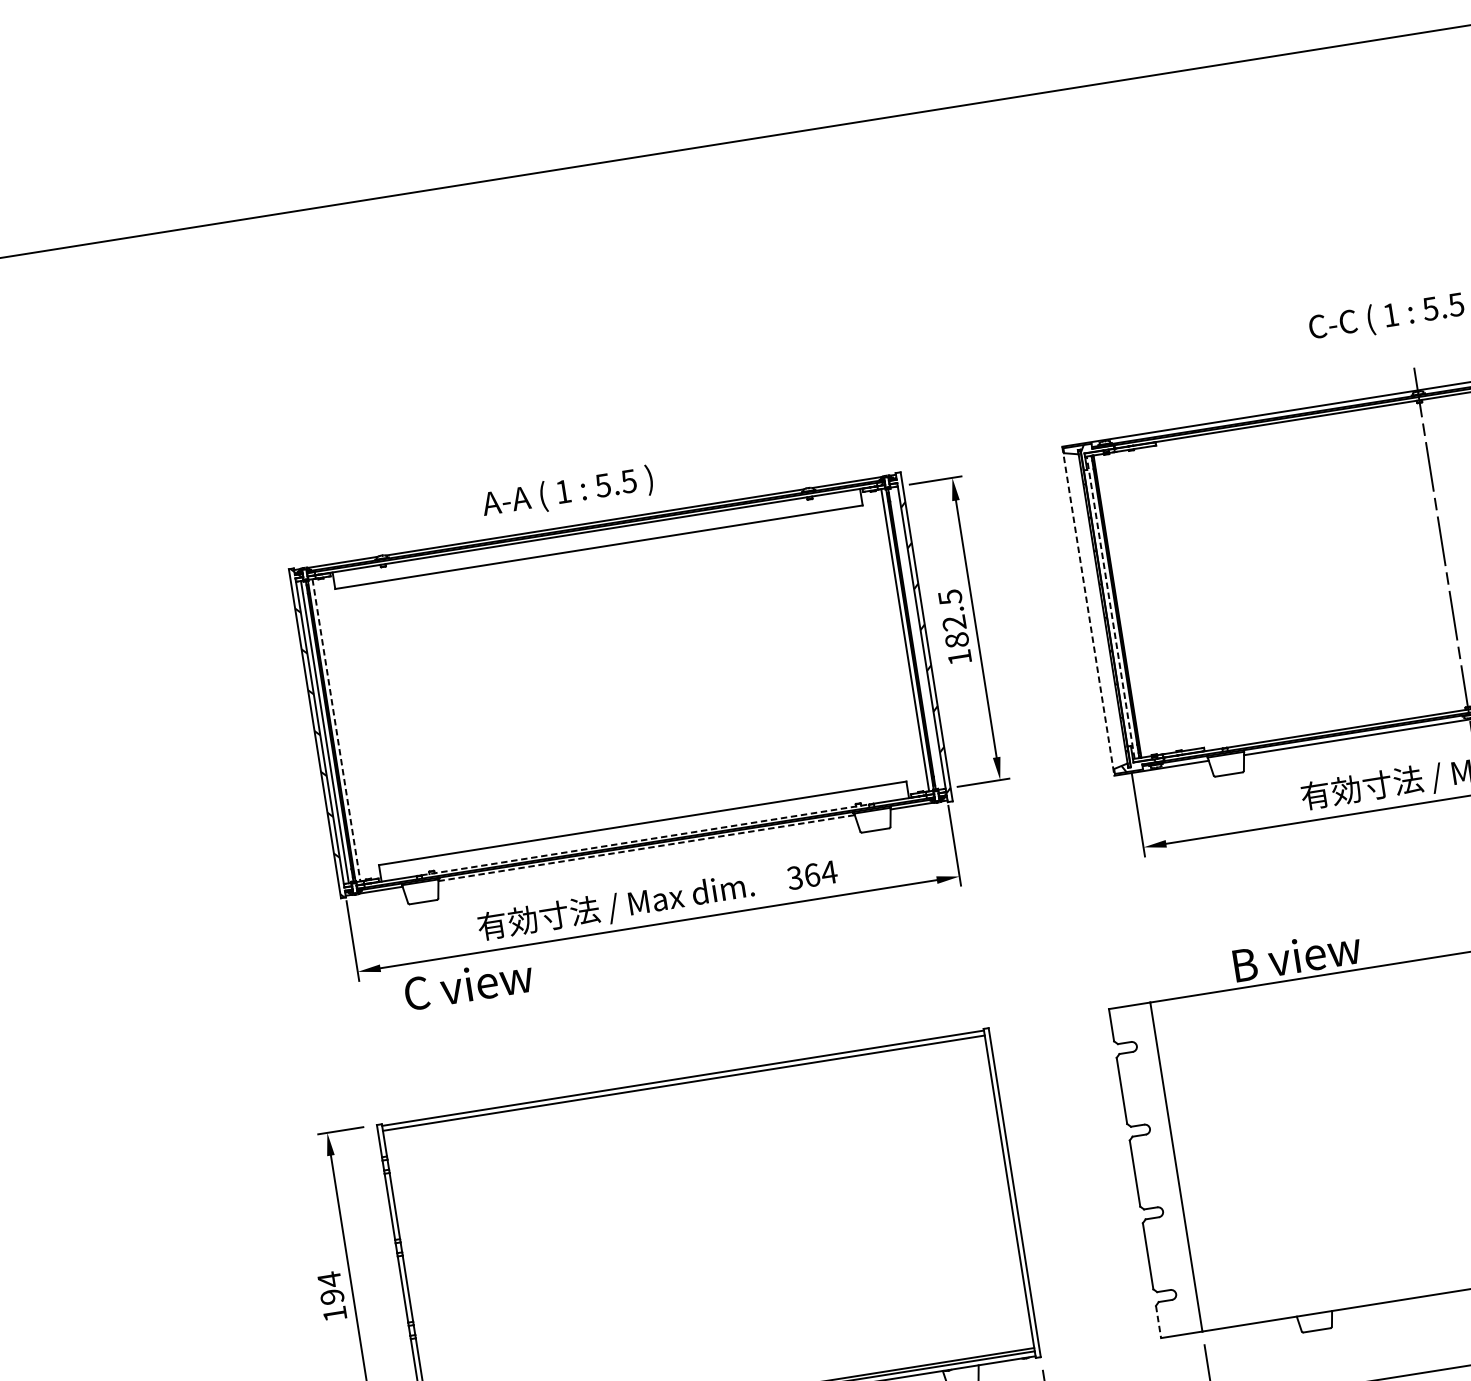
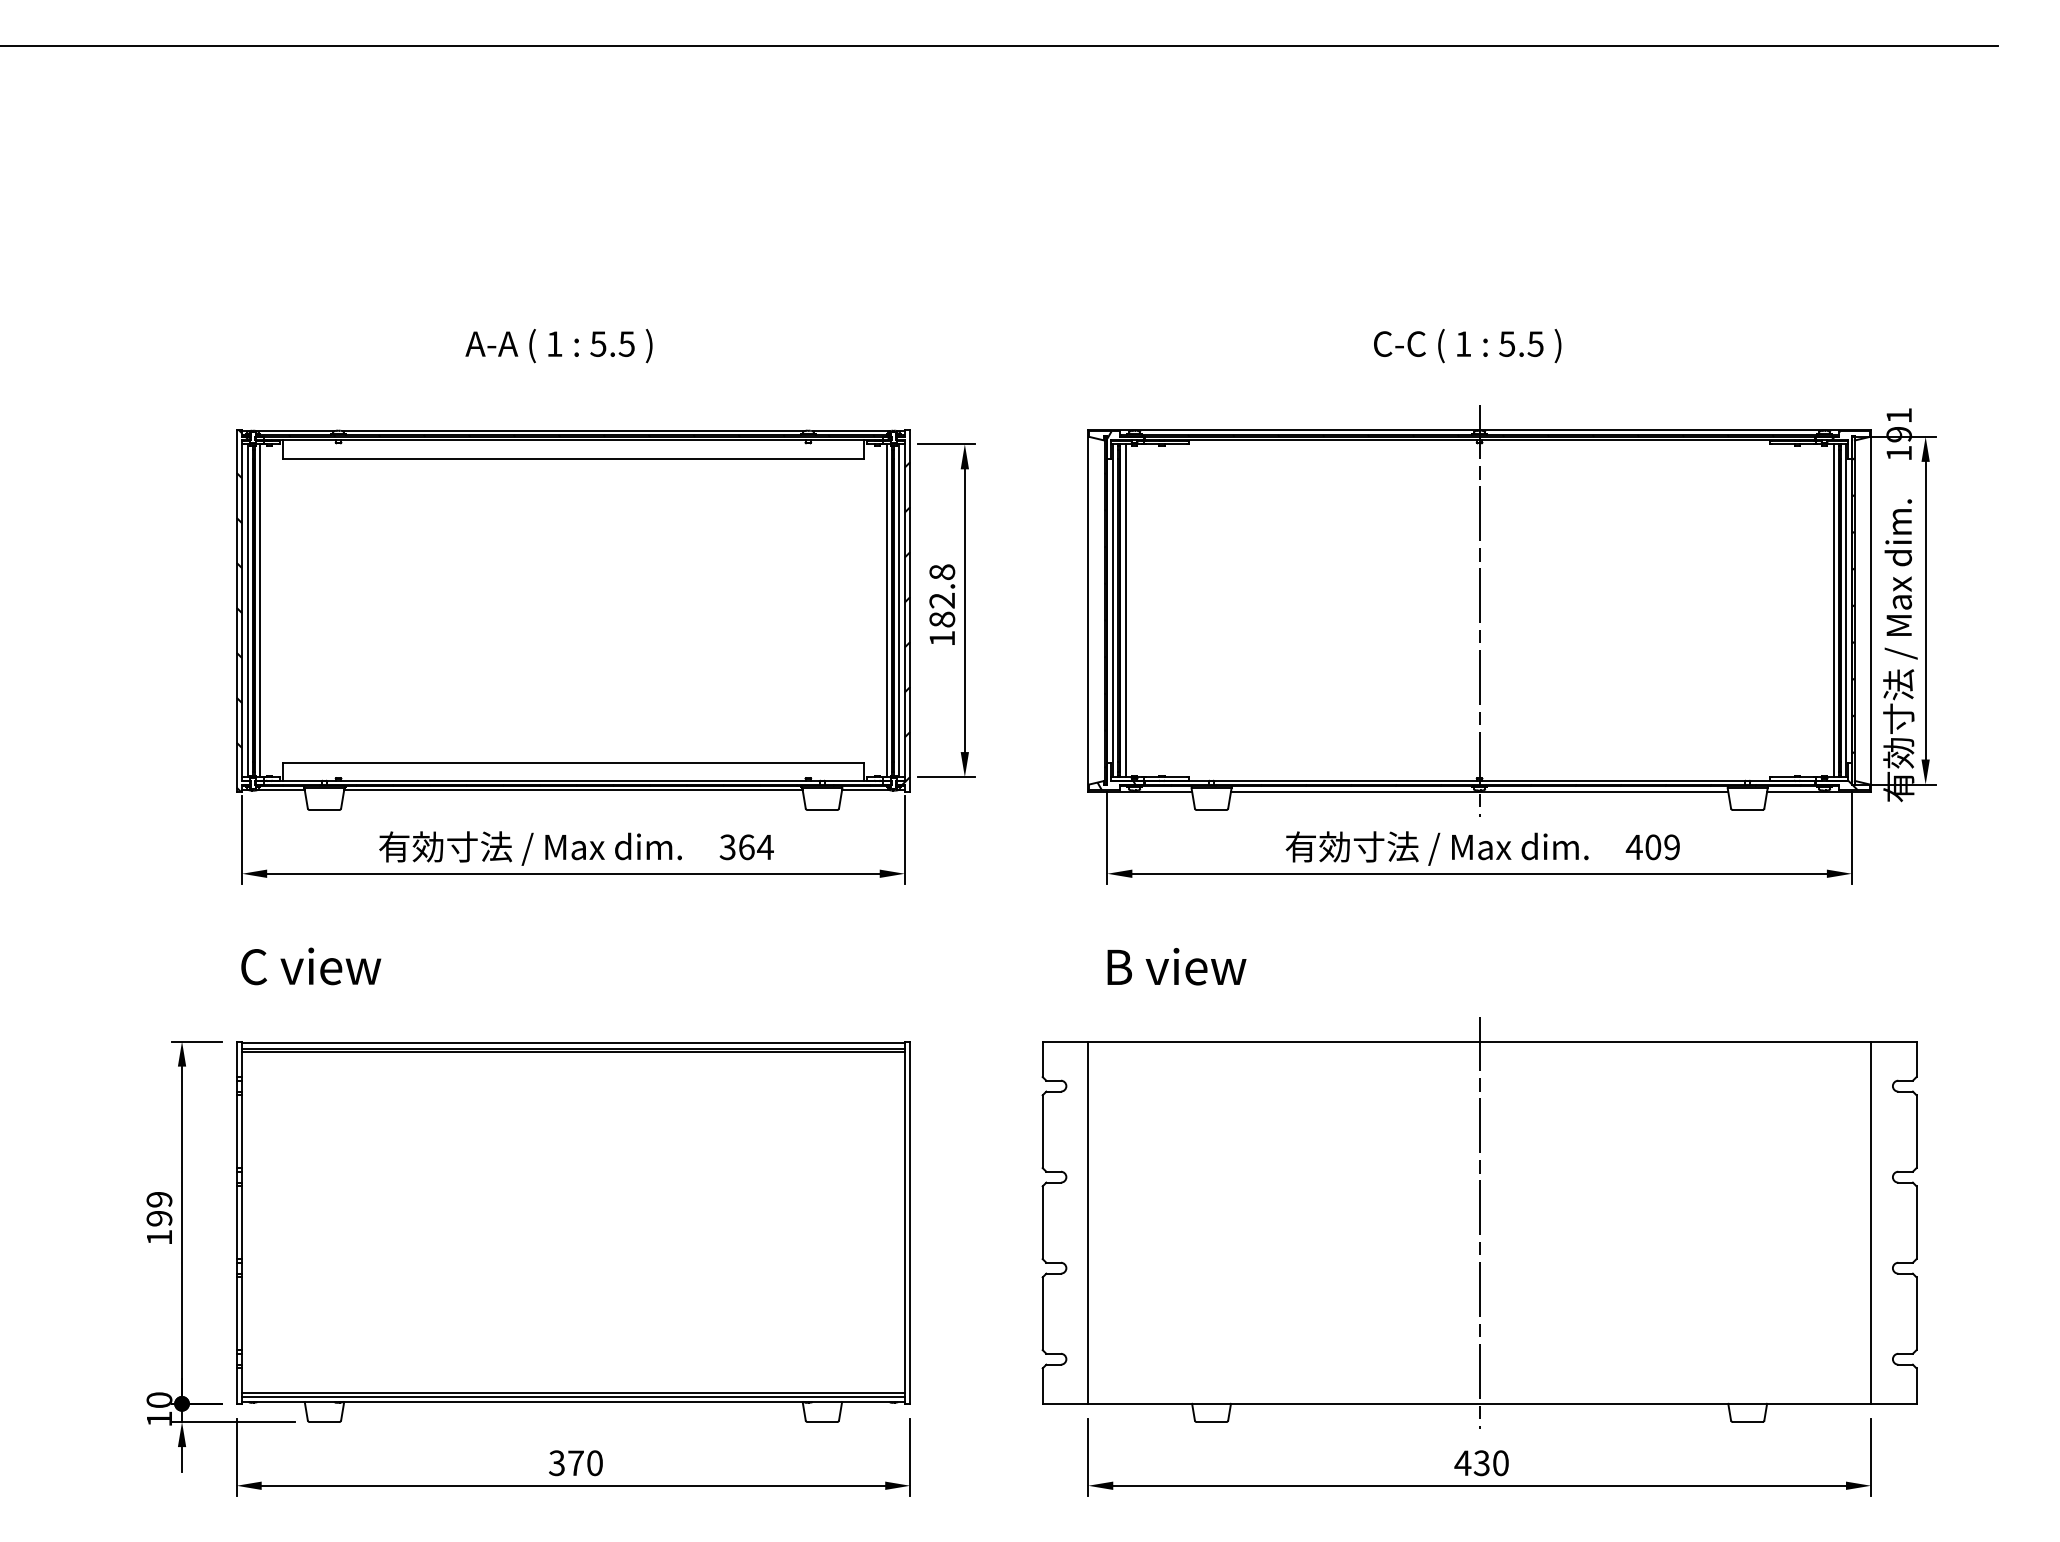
text: (567, 493) -> (558, 346), moved
text: (950, 597) -> (942, 572), 182.5 -> 182.8
line: (1122, 605) -> (1125, 610), added
line: (1110, 607) -> (1112, 610), dashed -> solid
line: (1088, 611) -> (1088, 611), dashed -> solid
line: (916, 638) -> (899, 610), added
line: (336, 731) -> (260, 611), dashed -> solid
line: (645, 839) -> (573, 780), dashed -> solid
line: (646, 848) -> (573, 790), dashed -> solid
text: (1296, 955) -> (1176, 966), moved
text: (469, 984) -> (311, 966), moved
line: (684, 1086) -> (573, 1052), added
text: (329, 1279) -> (159, 1199), 194 -> 199
line: (1158, 1322) -> (1042, 1386), dashed -> solid

